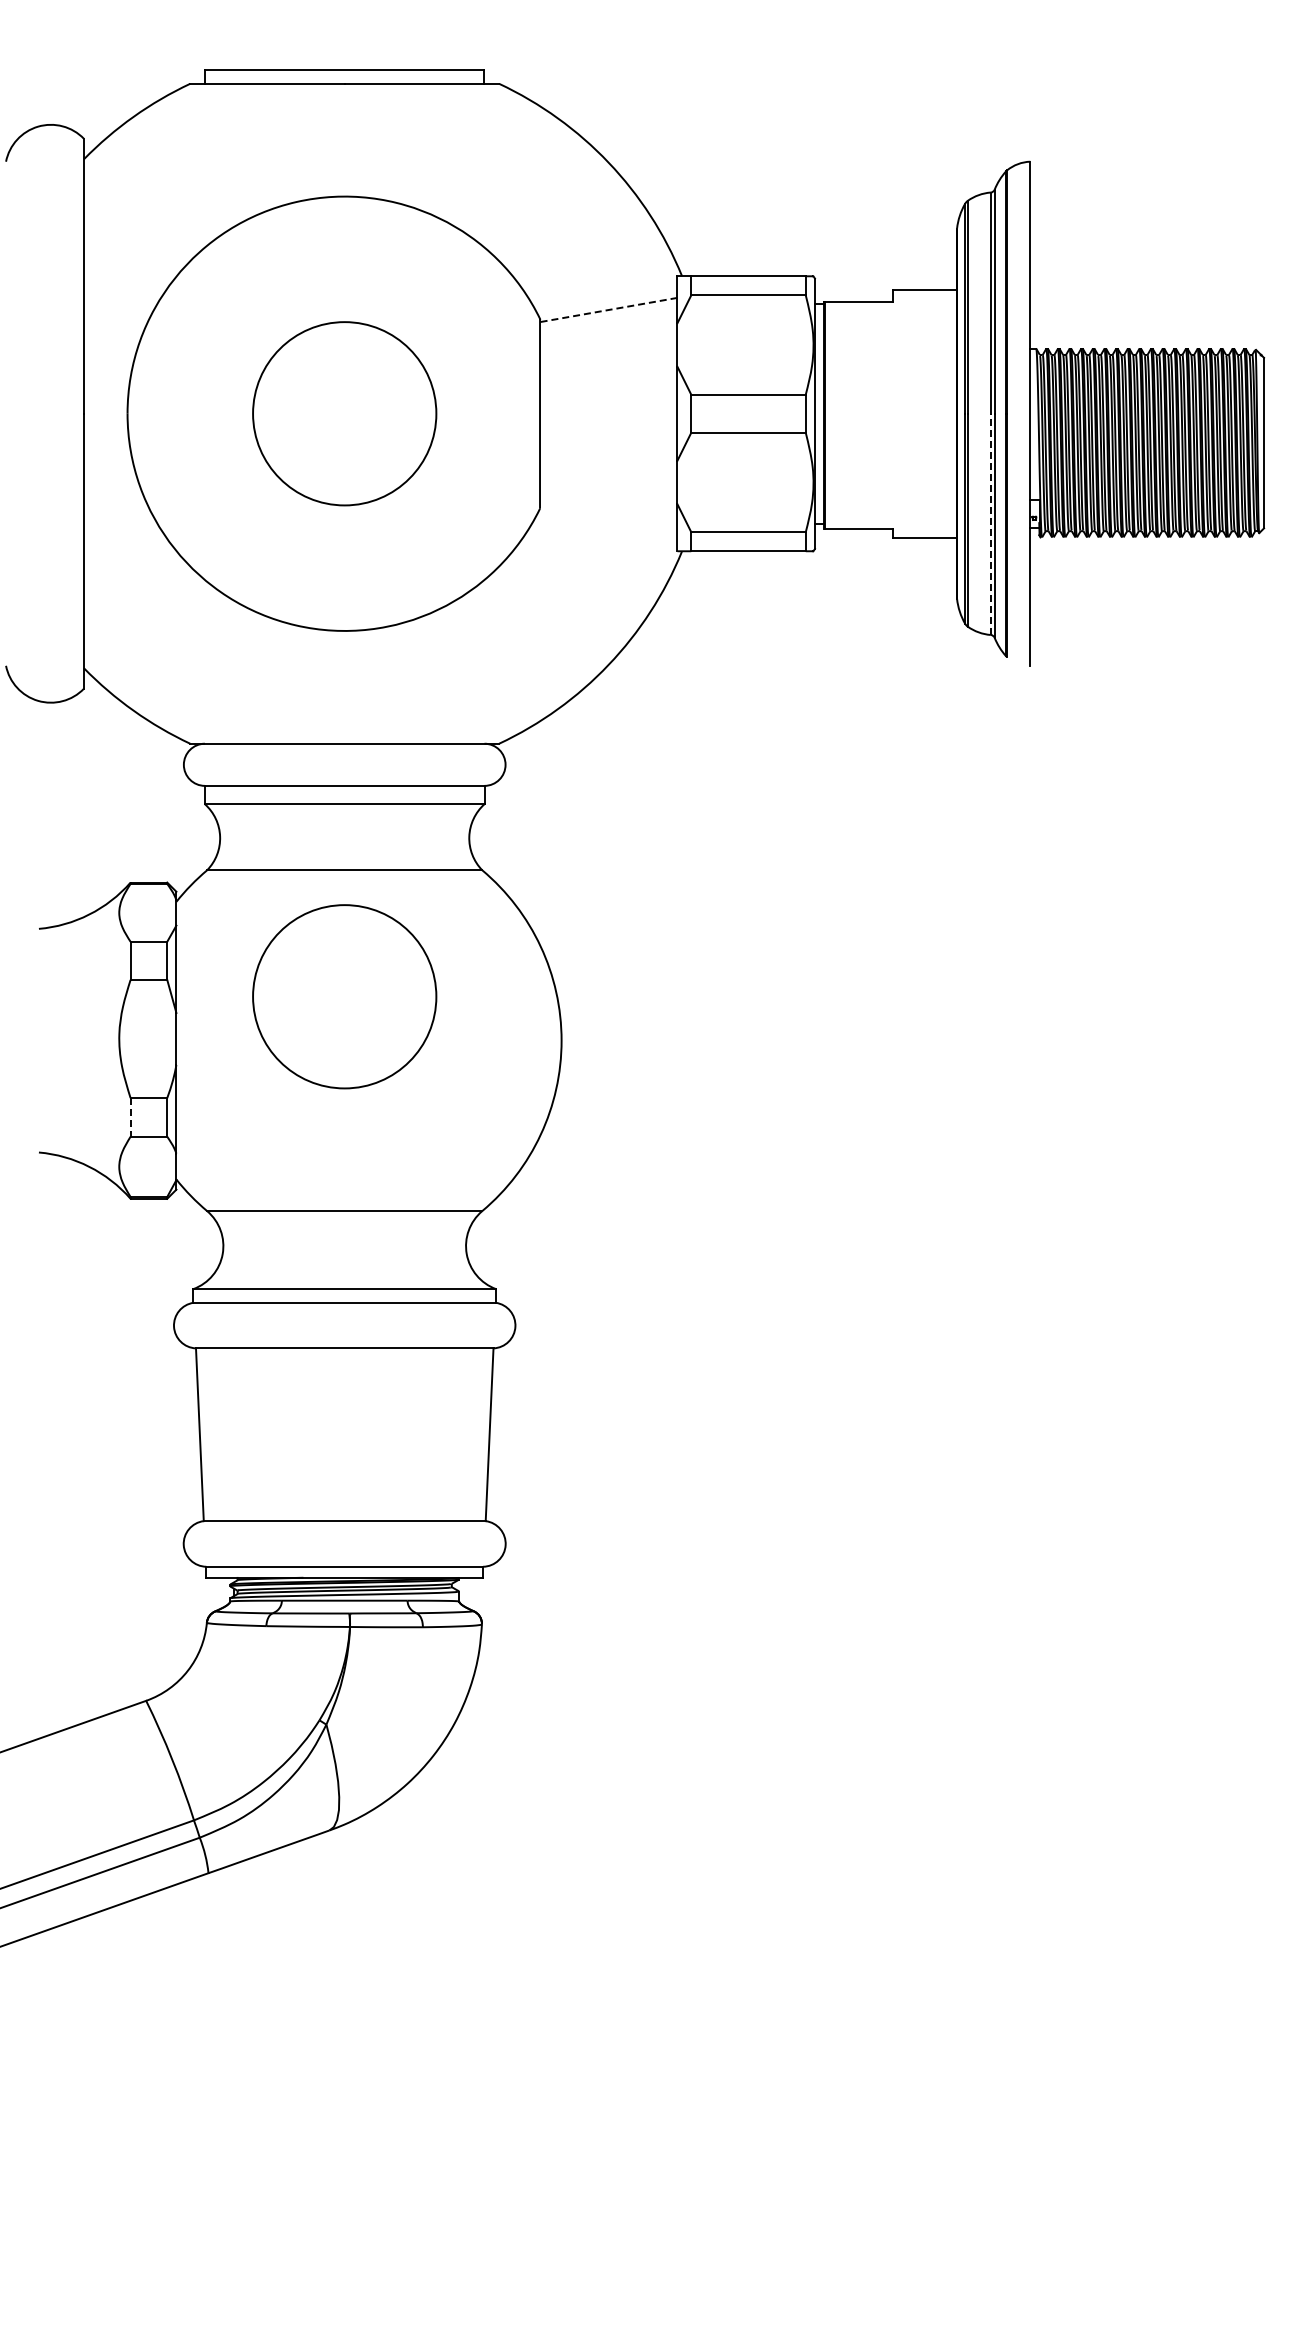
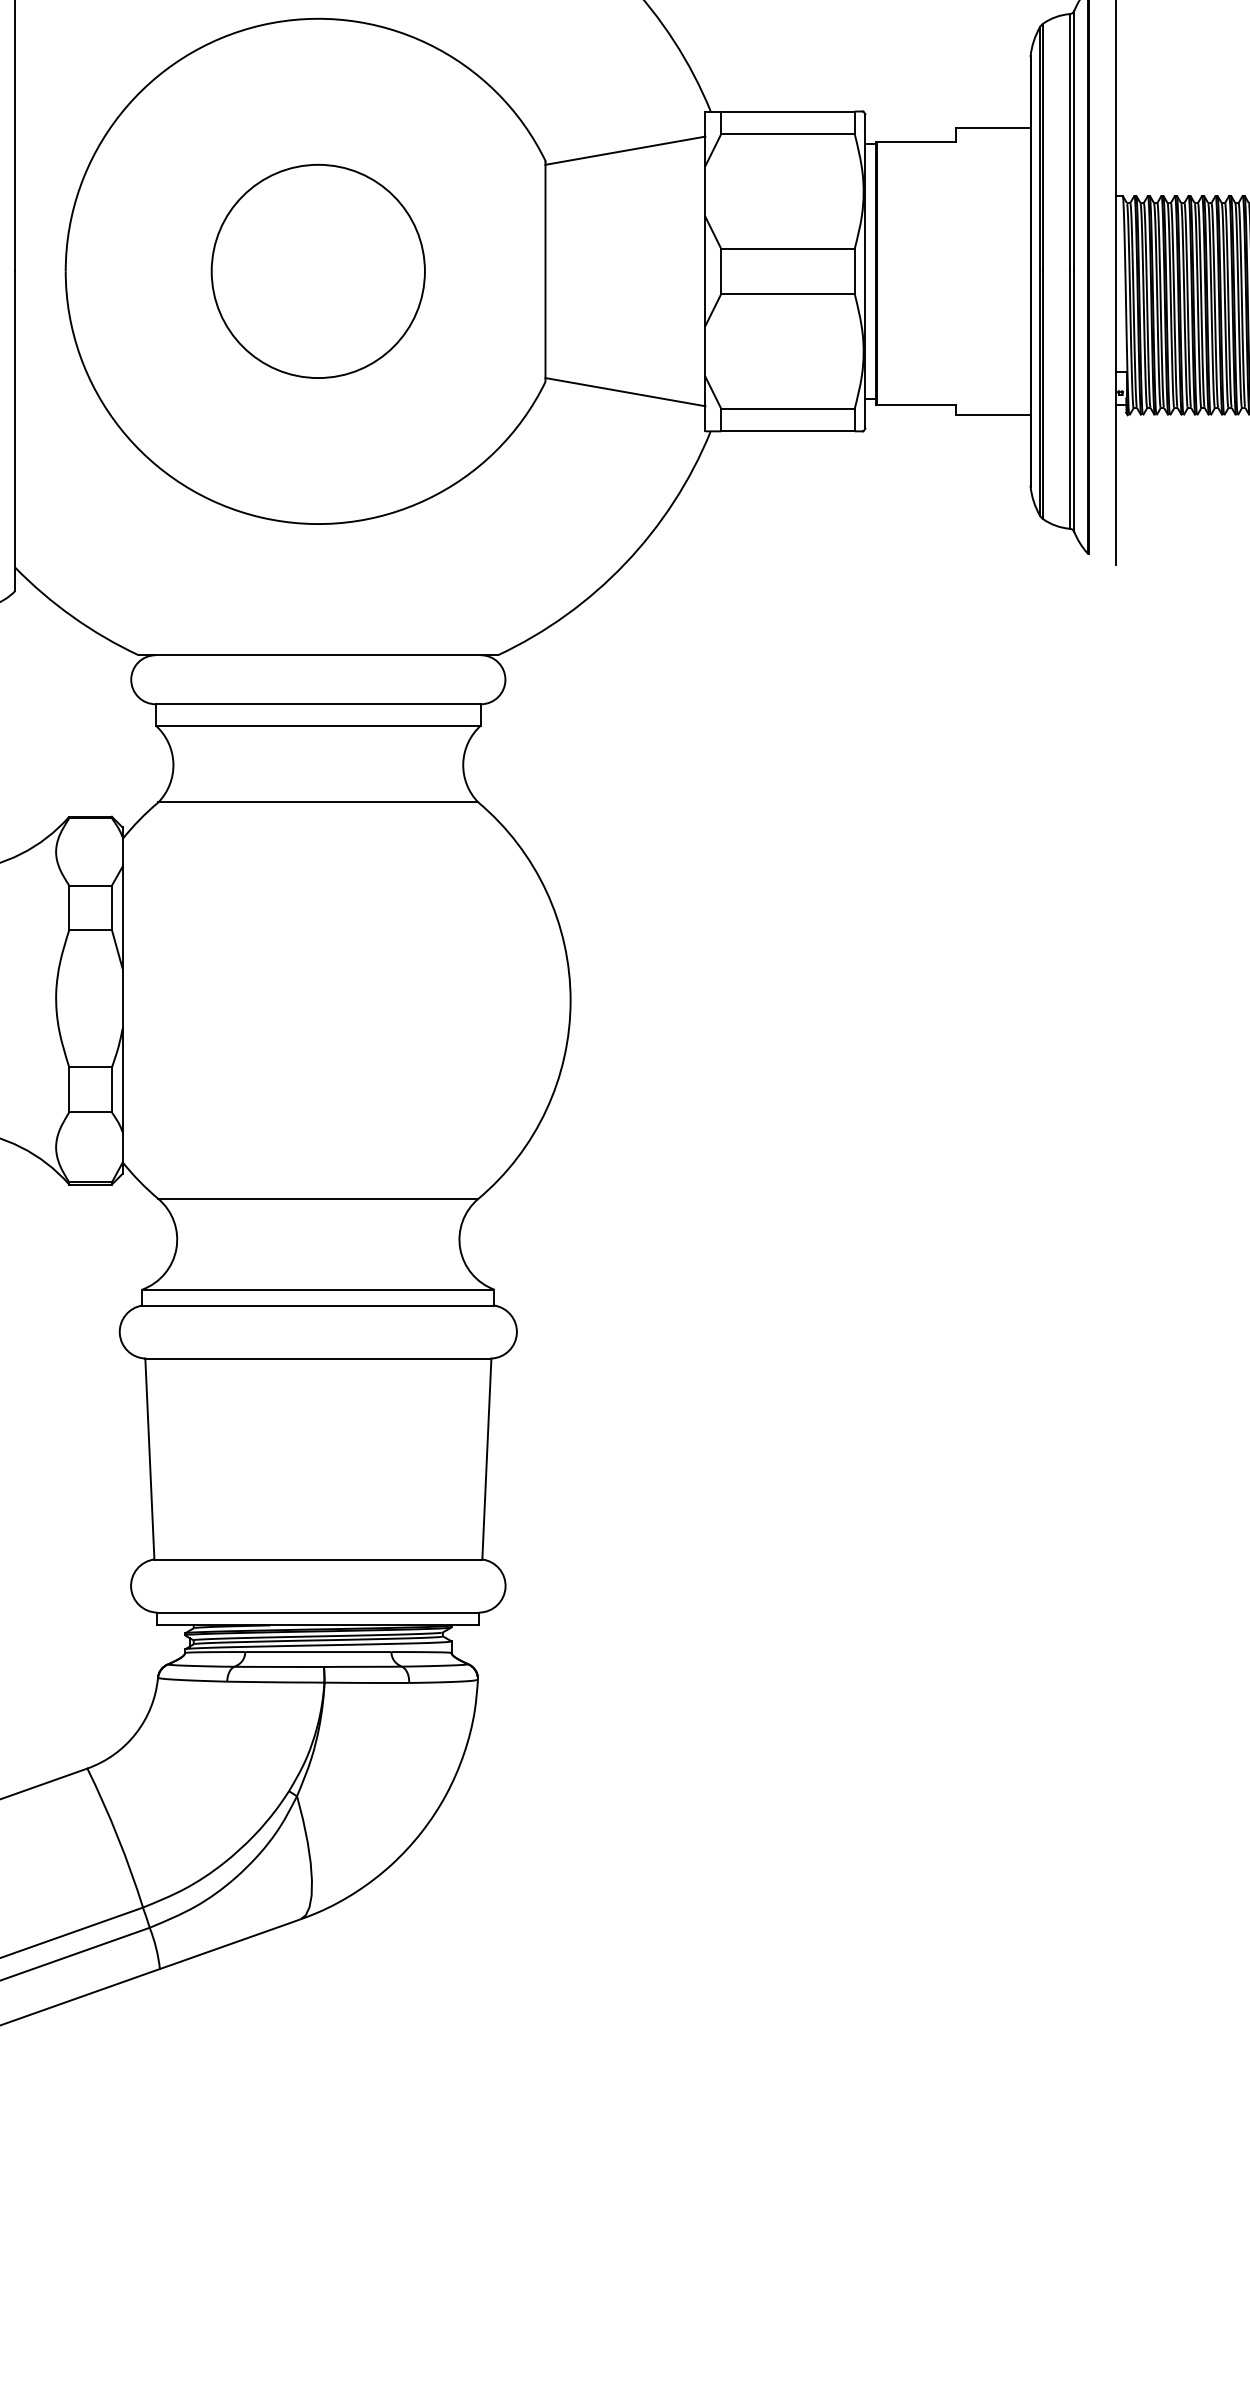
line: (608, 310) -> (625, 151), dashed -> solid
line: (608, 517) -> (625, 392), added
line: (990, 524) -> (1069, 400), dashed -> solid
circle: (344, 996) -> (318, 949), removed
line: (130, 1117) -> (69, 1090), dashed -> solid

